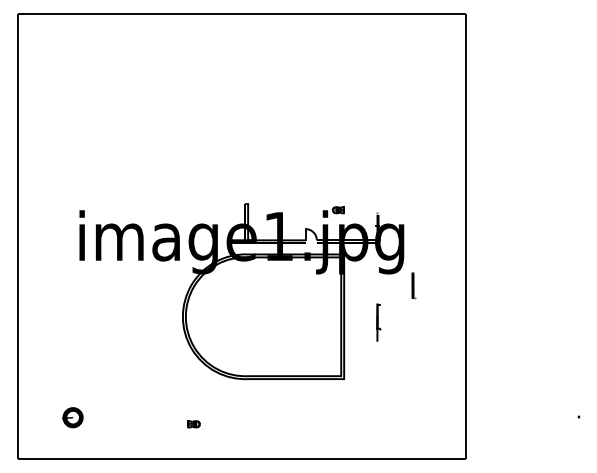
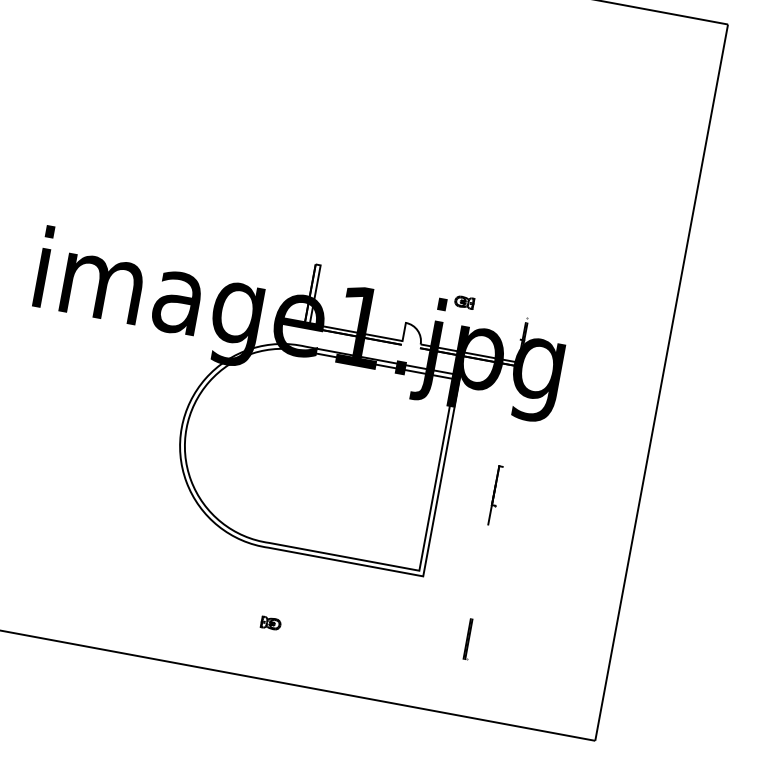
part: (413, 285) -> (468, 638), moved
part: (193, 424) -> (269, 623), moved

